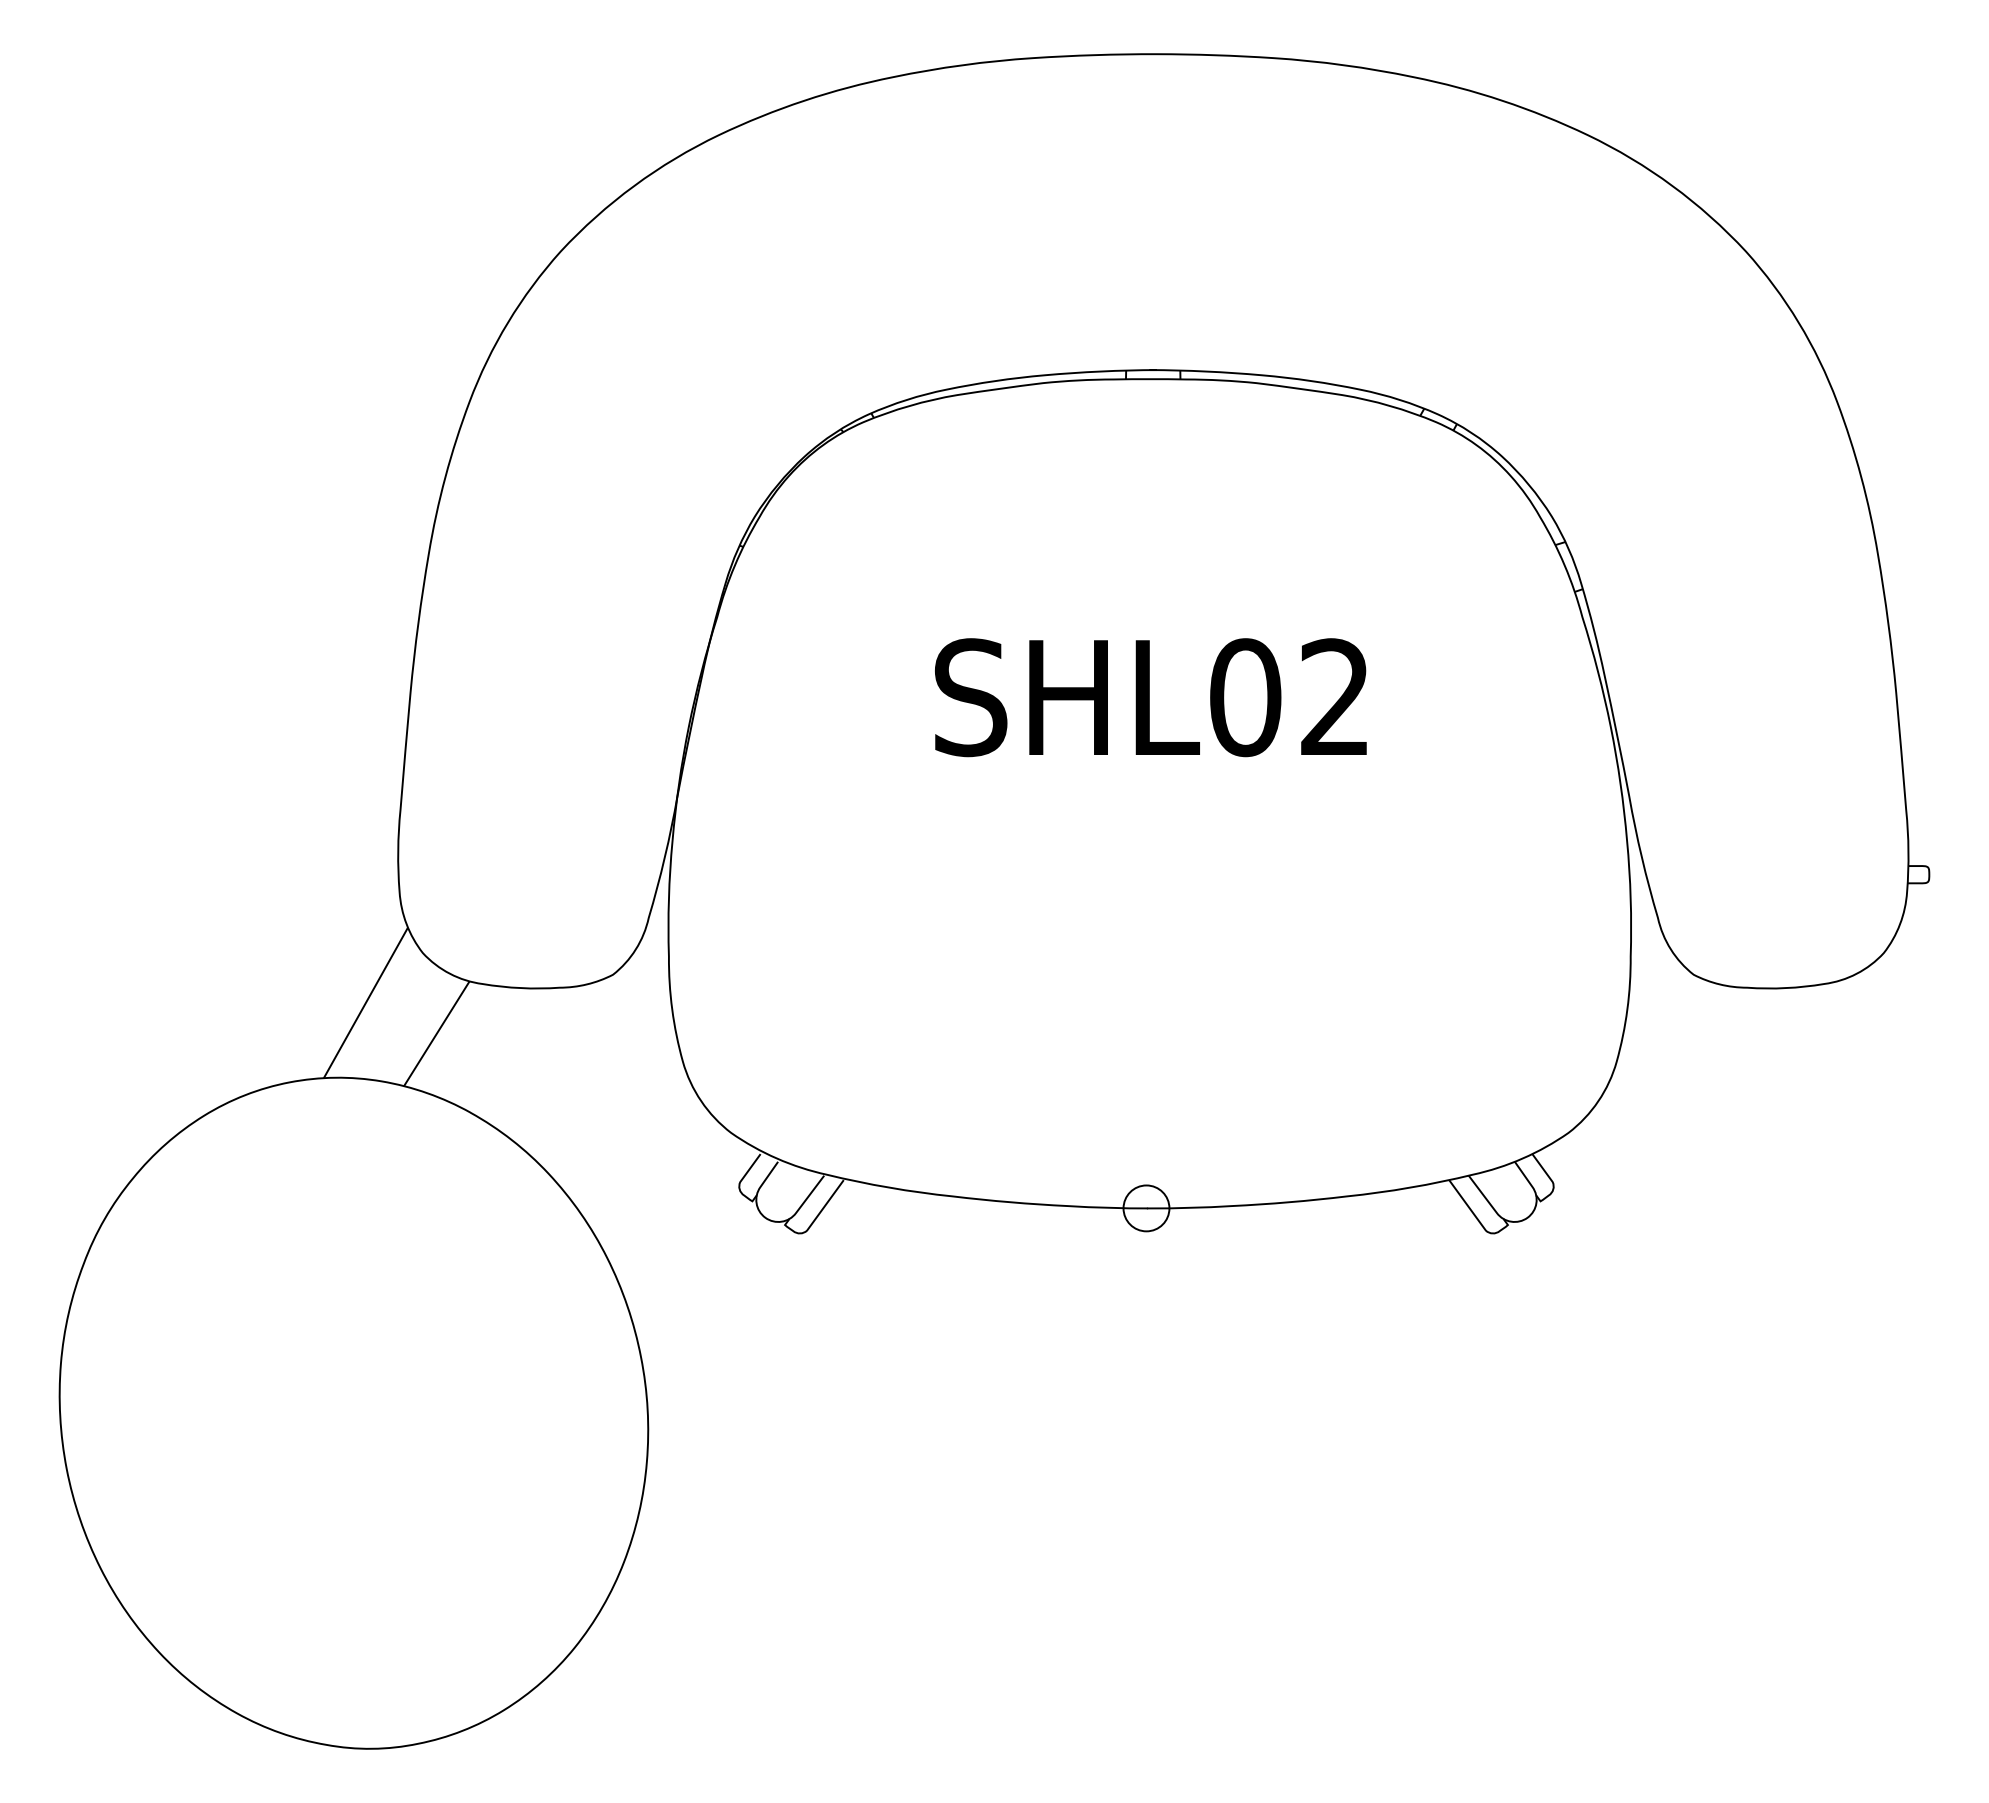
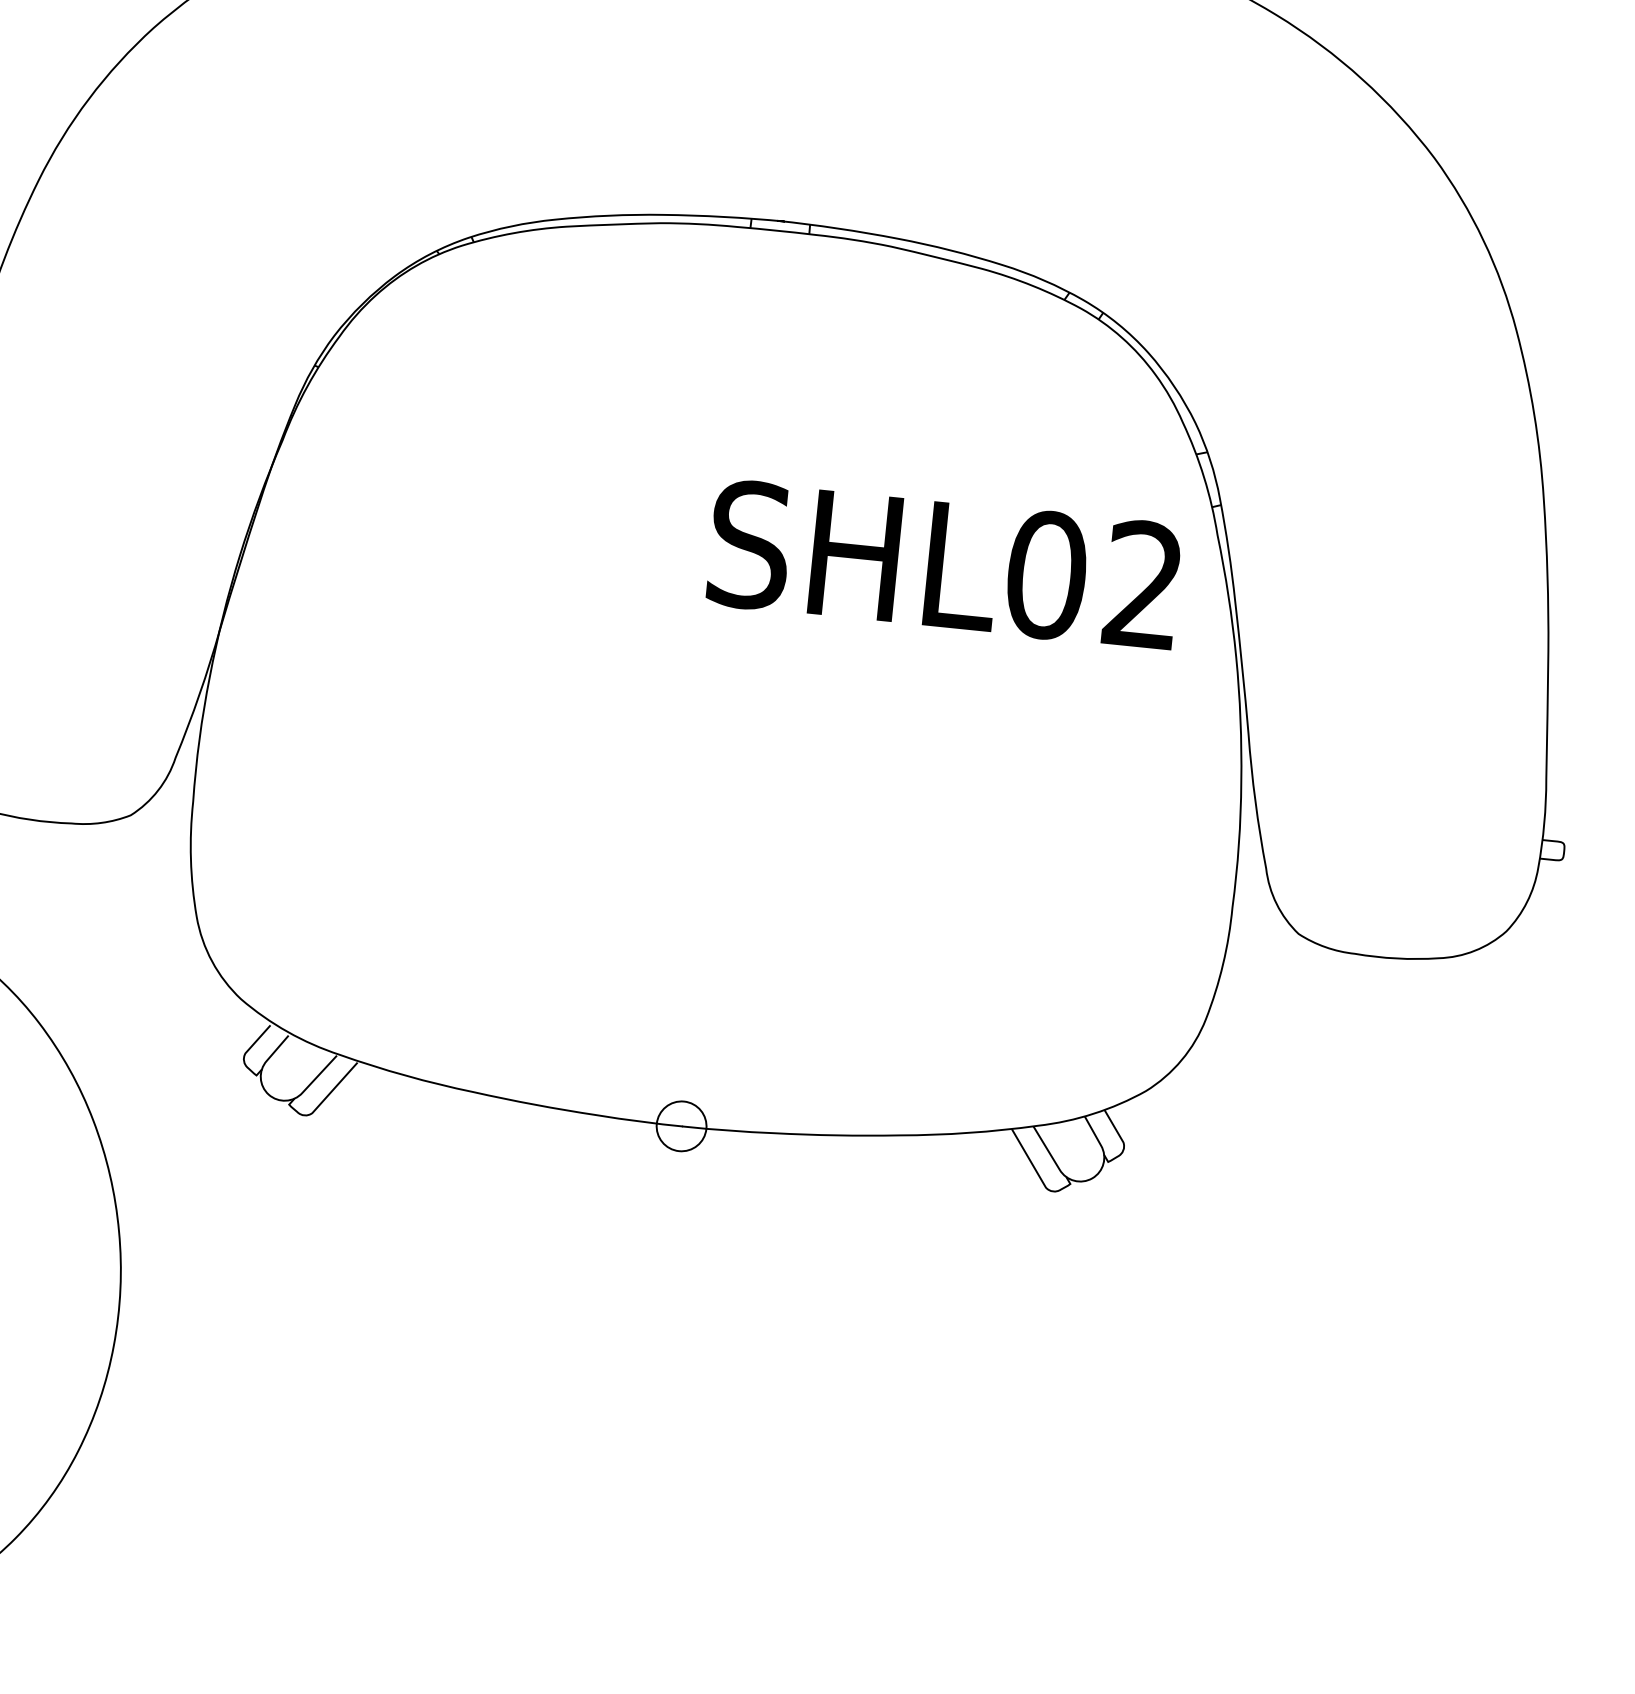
text: (1150, 697) -> (943, 564), moved

